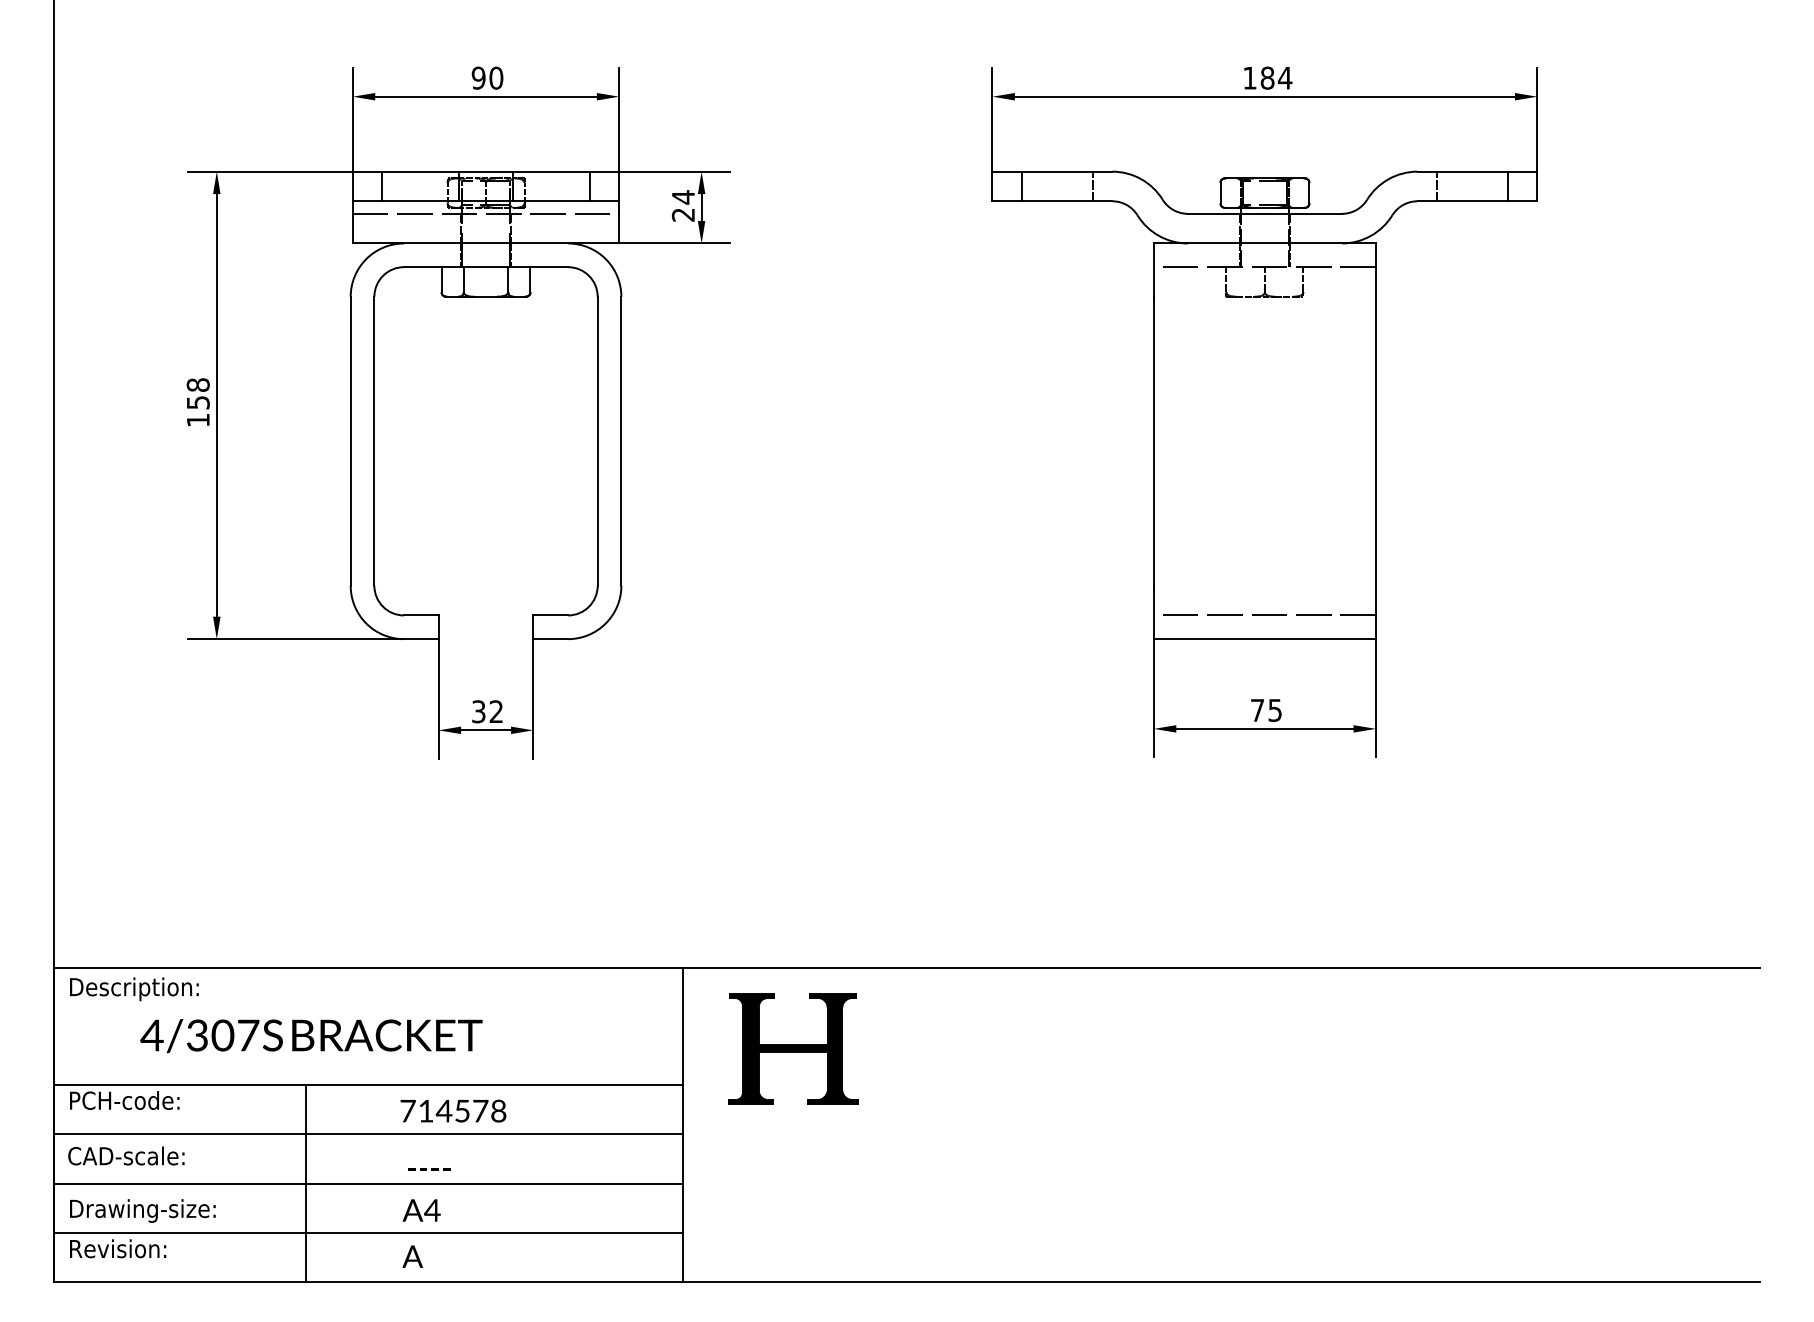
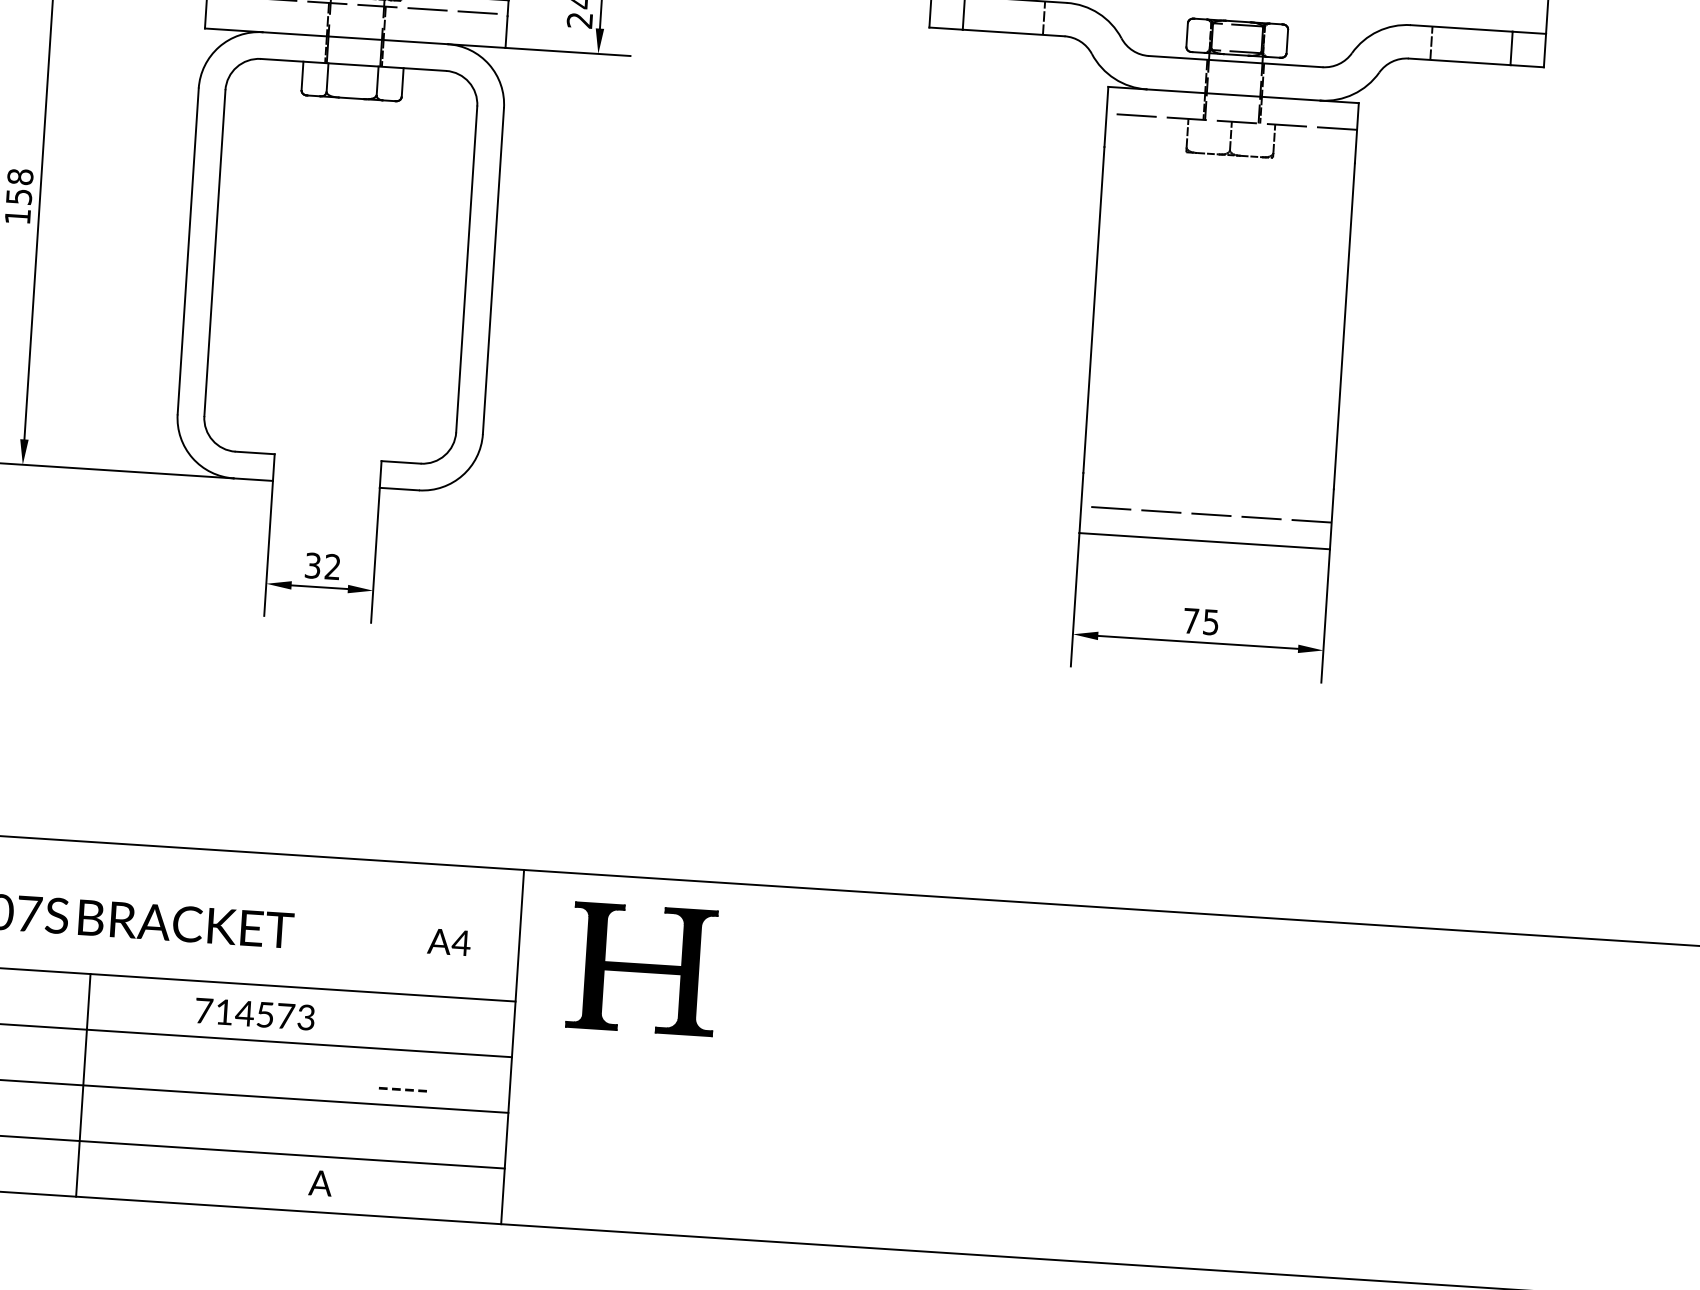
text: (498, 1110) -> (306, 1016), 714578 -> 714573
text: (429, 1169) -> (403, 1089), moved
text: (421, 1210) -> (449, 942), moved
text: (412, 1256) -> (320, 1183), moved

